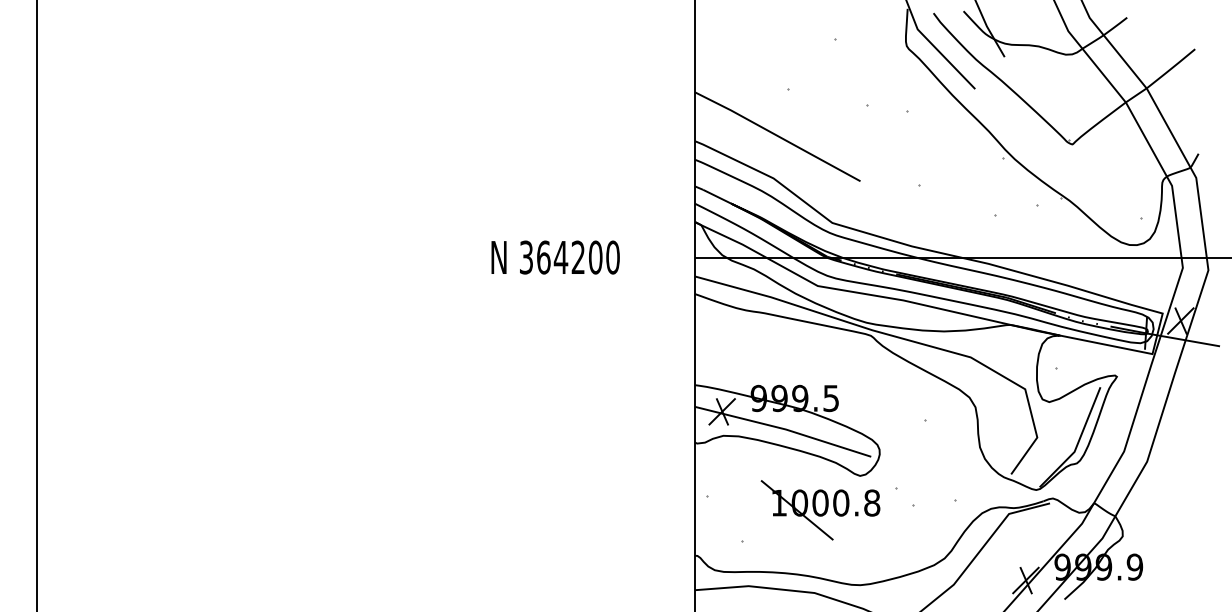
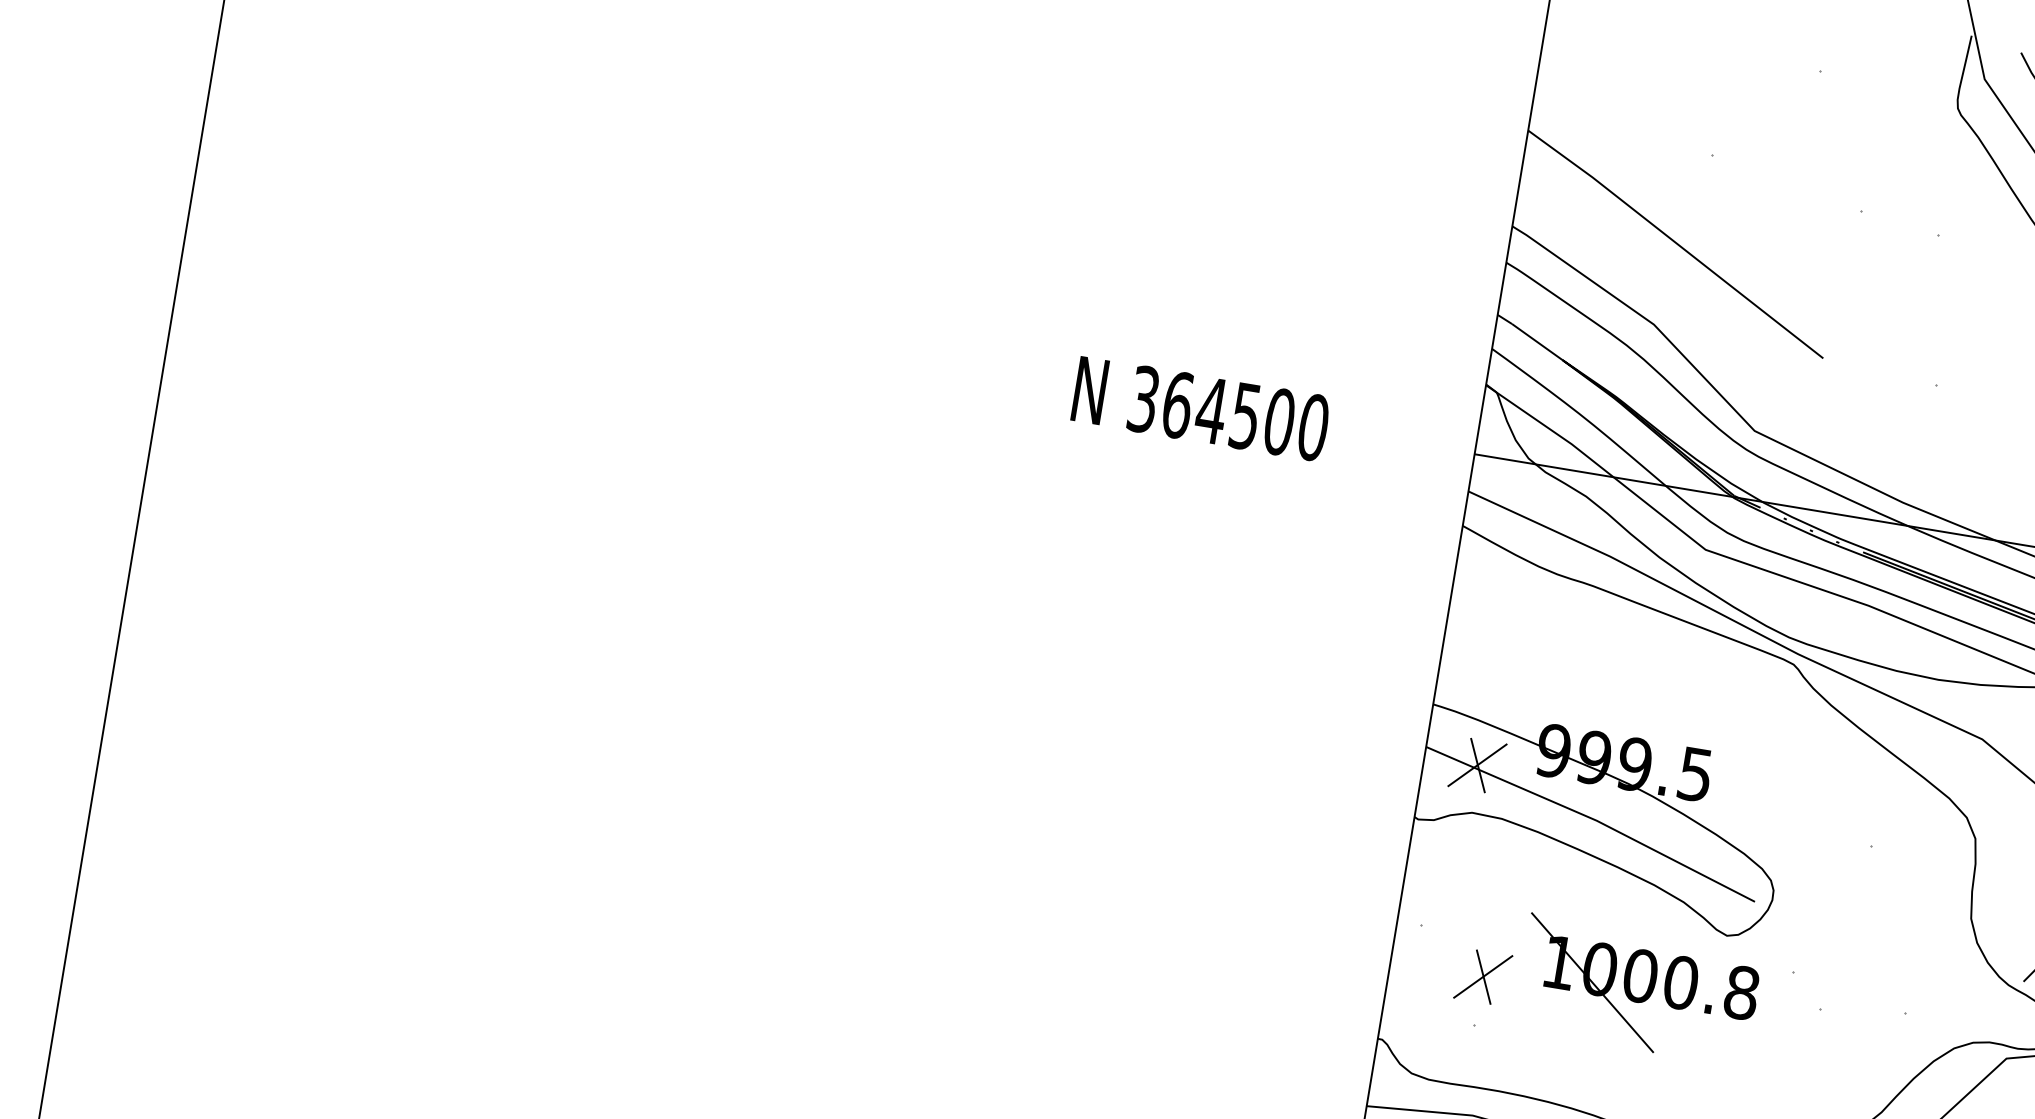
text: (577, 257) -> (1243, 415), 364200 -> 364500
part: (742, 516) -> (1483, 977), added

